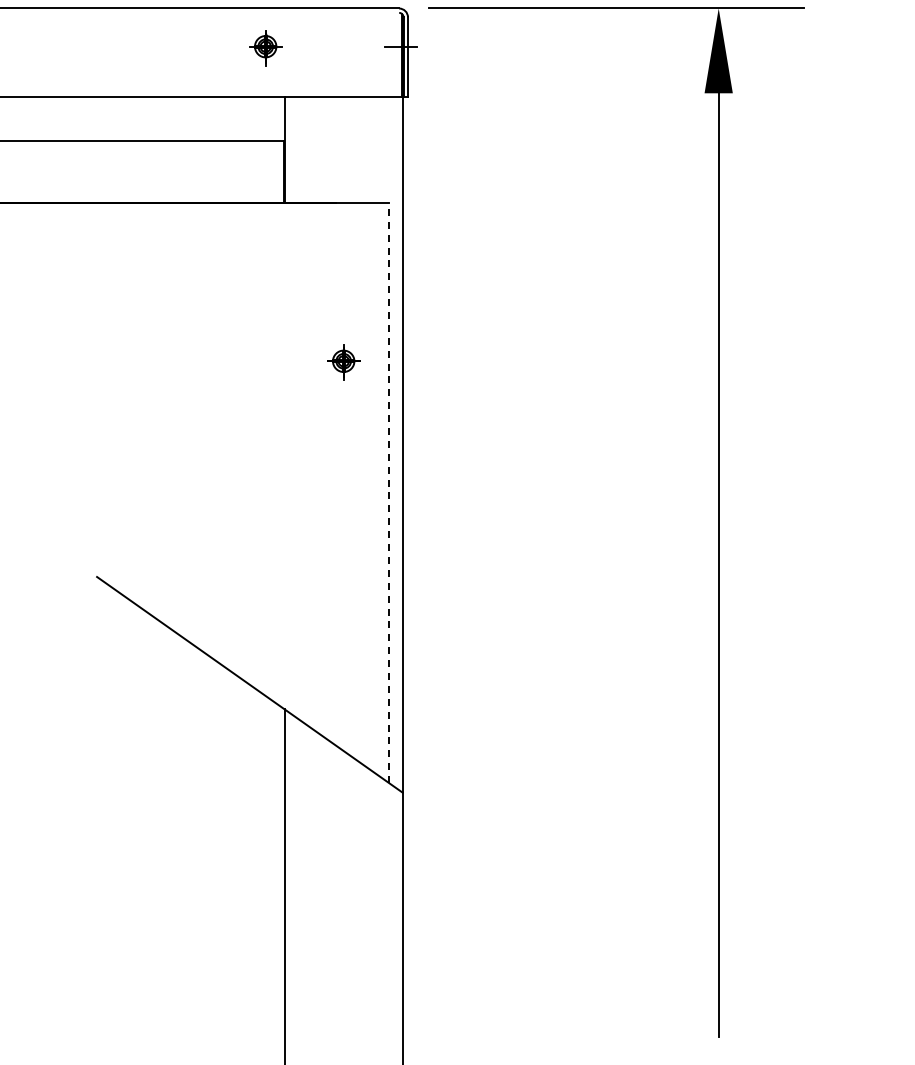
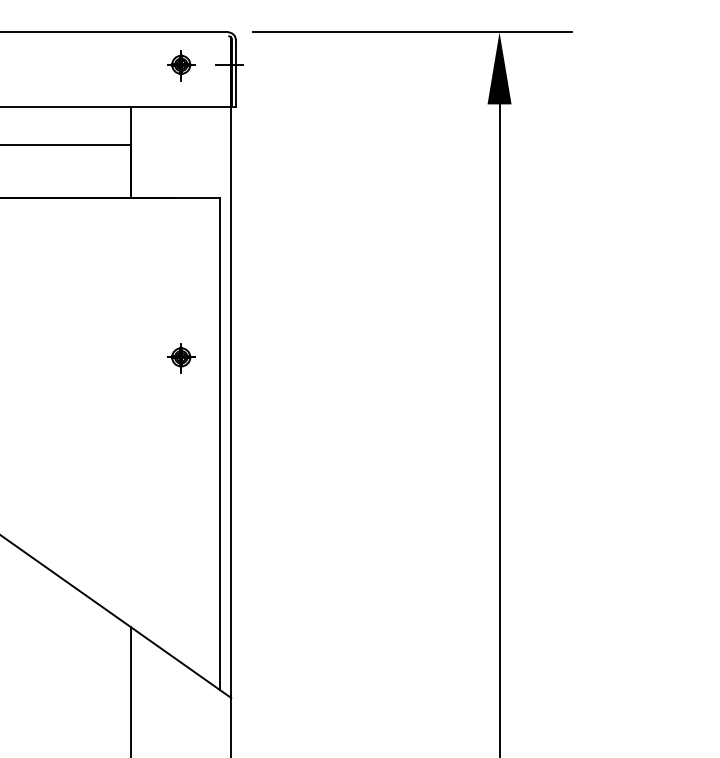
part: (265, 48) -> (181, 66), moved
part: (343, 362) -> (181, 358), moved
line: (389, 493) -> (220, 444), dashed -> solid

